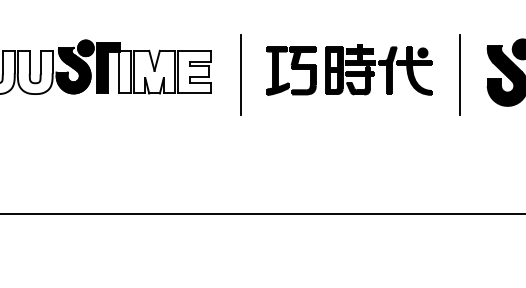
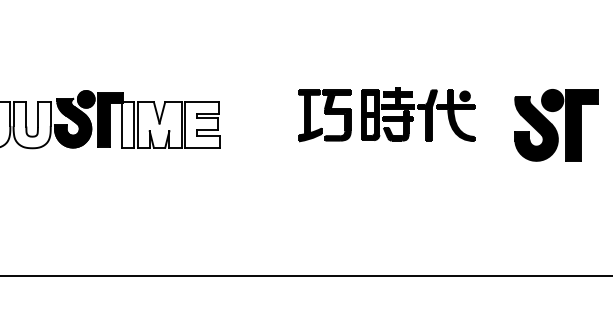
part: (349, 69) -> (386, 114), moved
line: (240, 74) -> (251, 127), removed
line: (459, 74) -> (485, 127), removed

